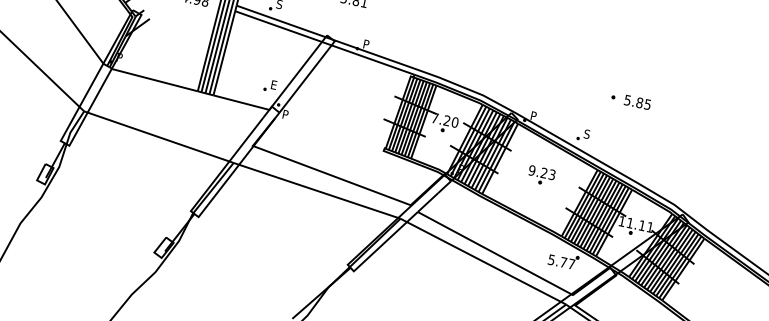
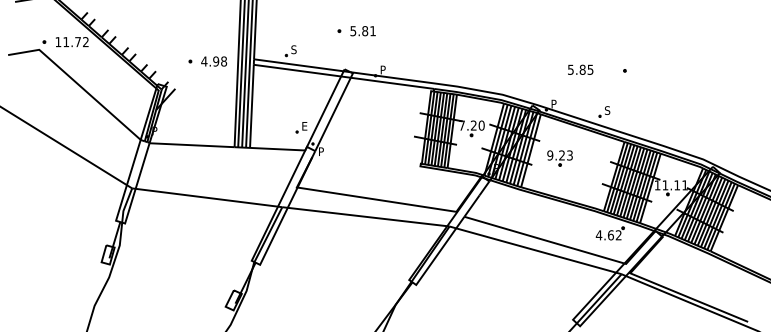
text: (637, 102) -> (580, 69), moved
part: (540, 175) -> (559, 158), moved
text: (561, 262) -> (608, 235), 5.77 -> 4.62

